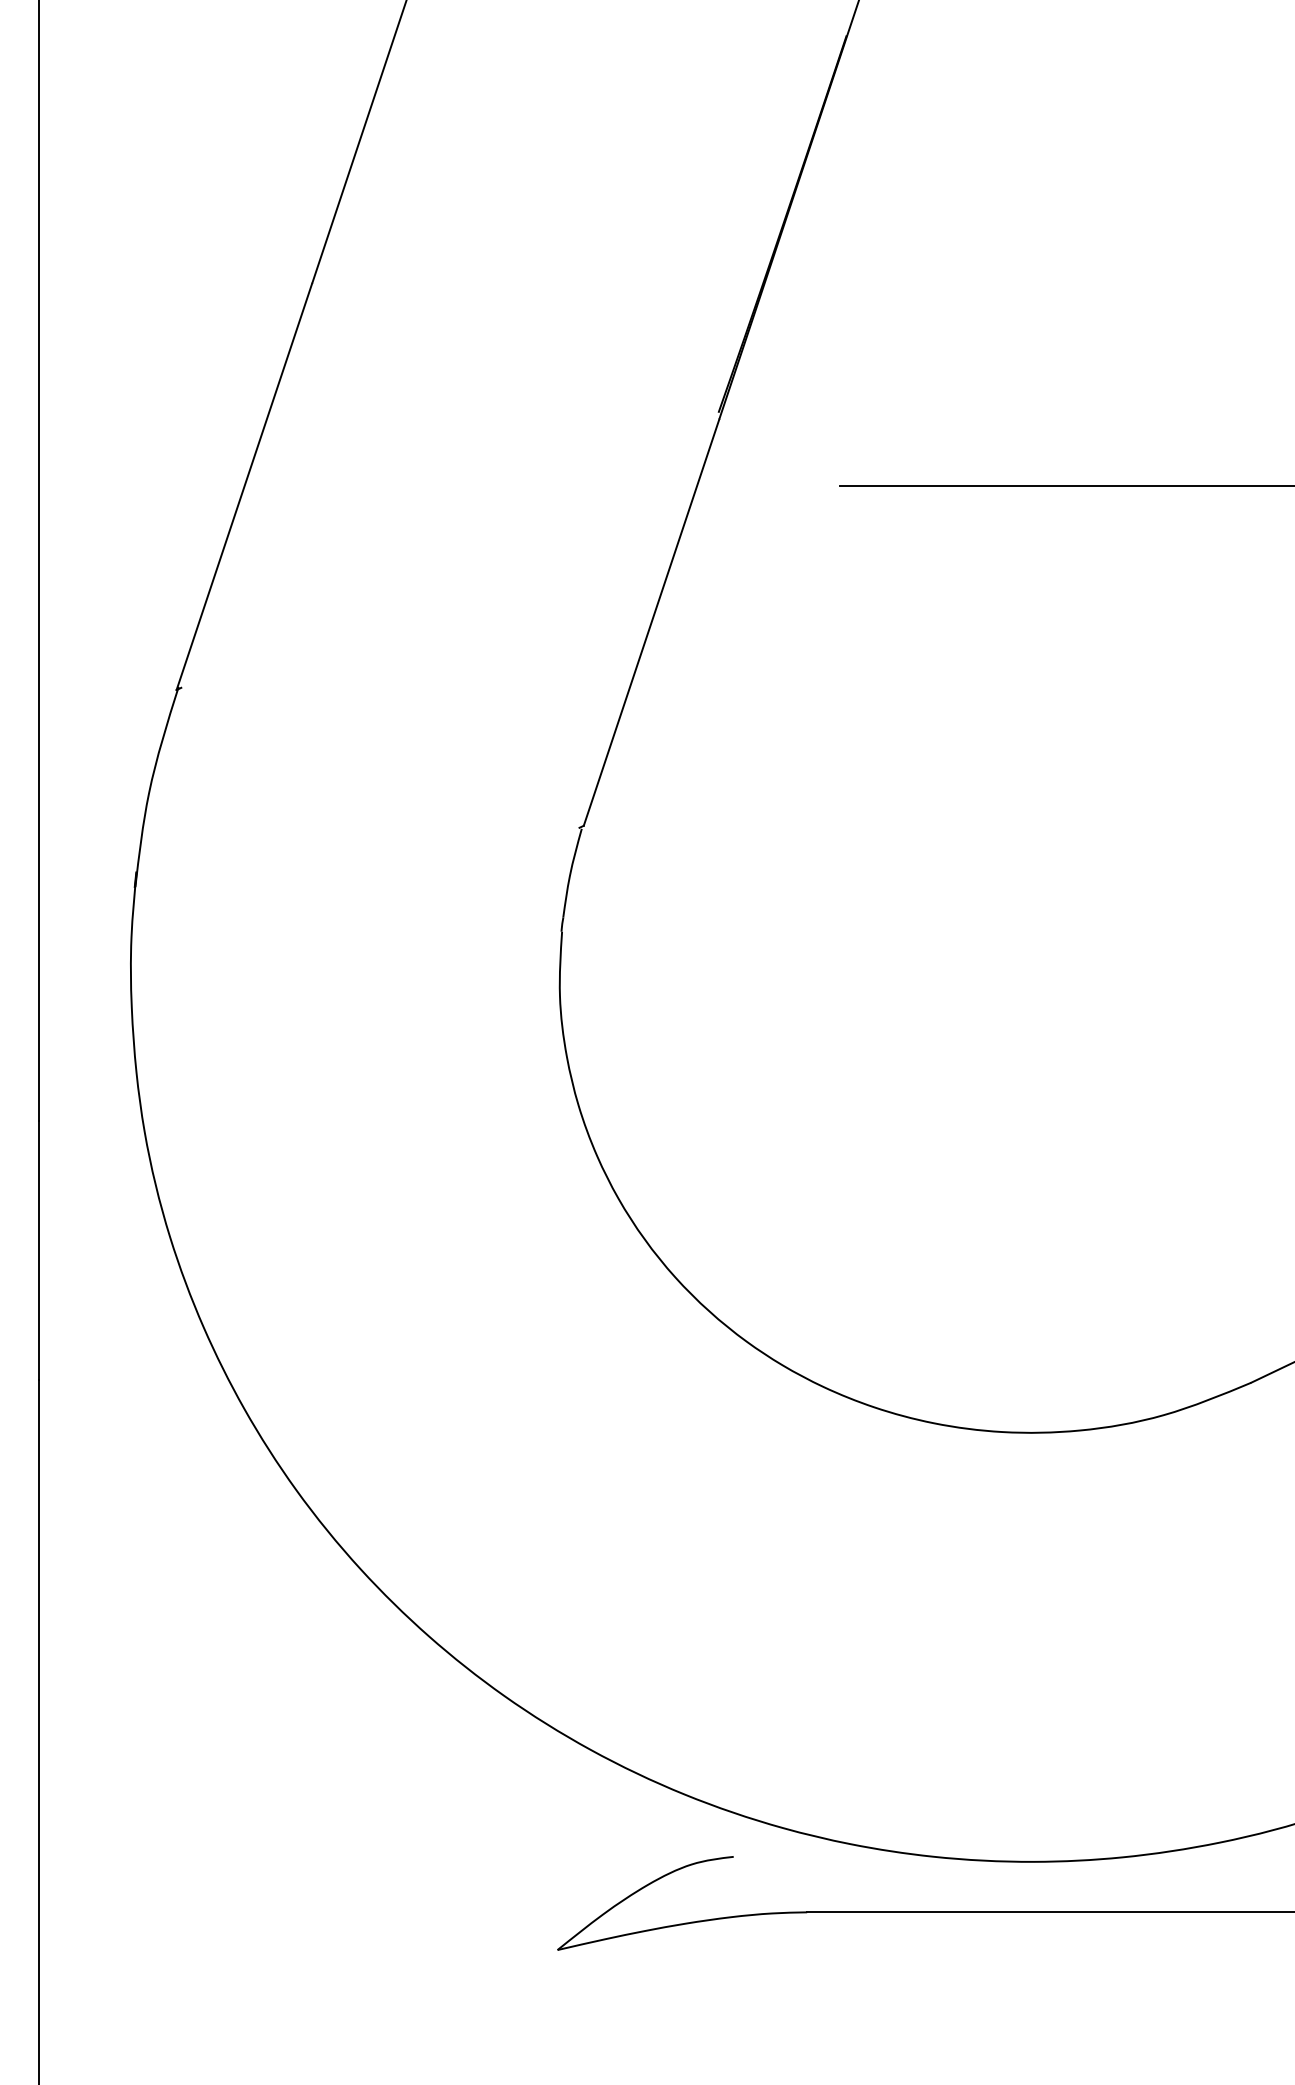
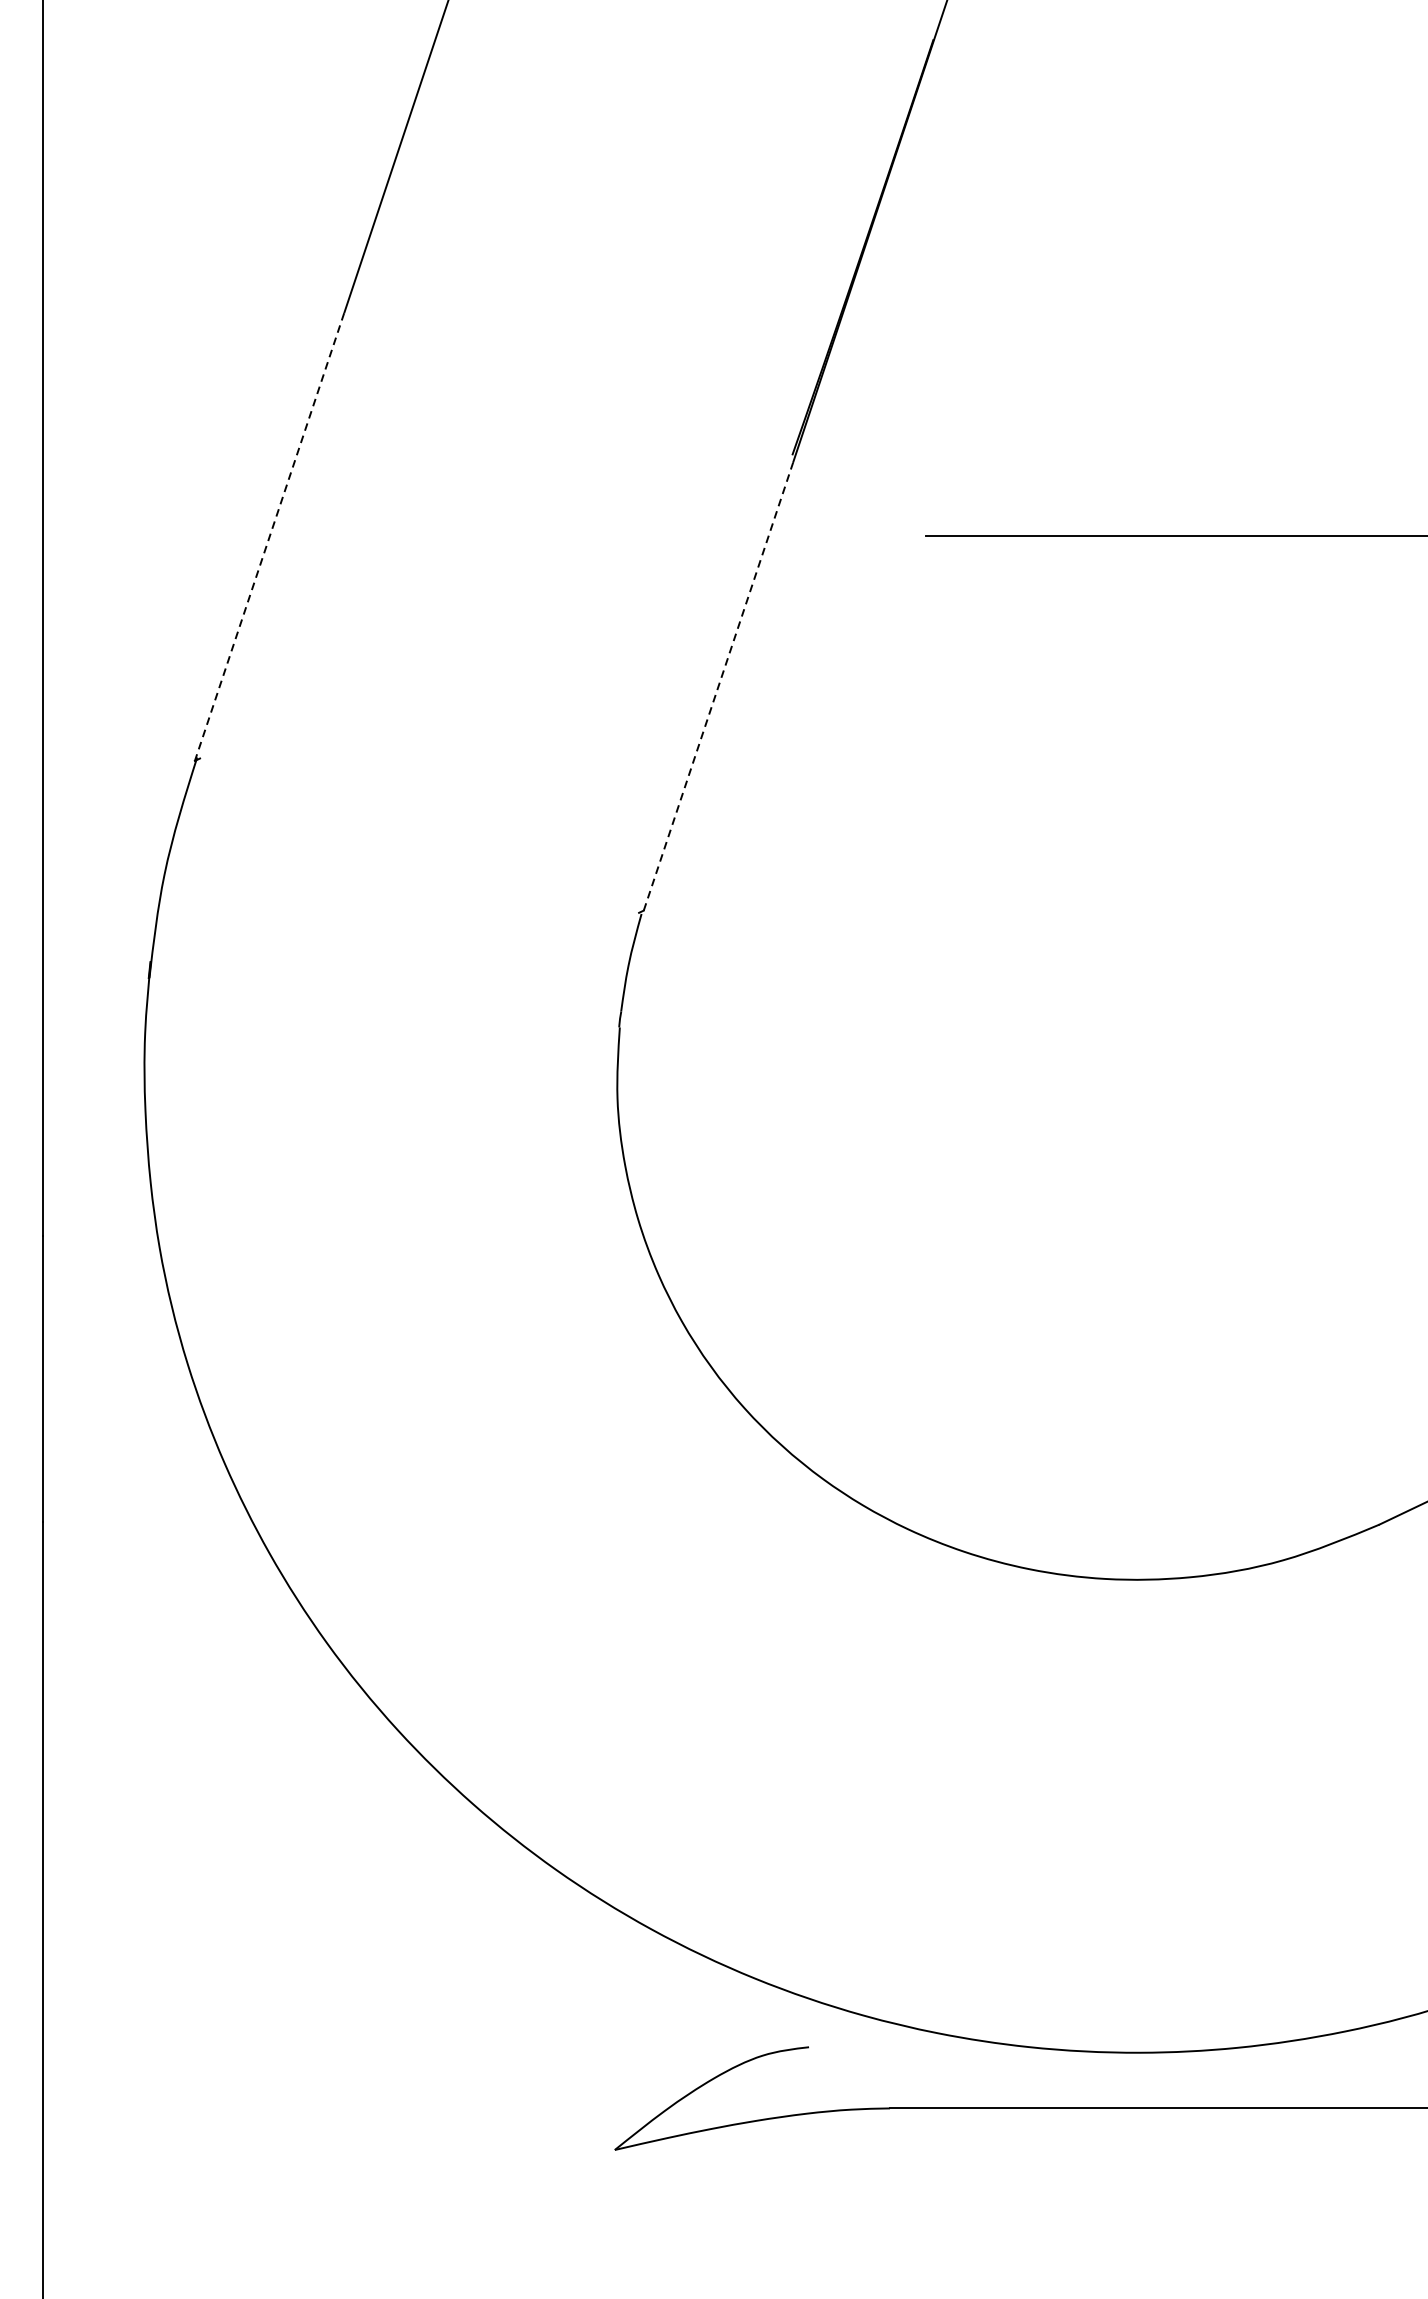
line: (244, 487) -> (269, 537), solid -> dashed
line: (651, 622) -> (718, 686), solid -> dashed

